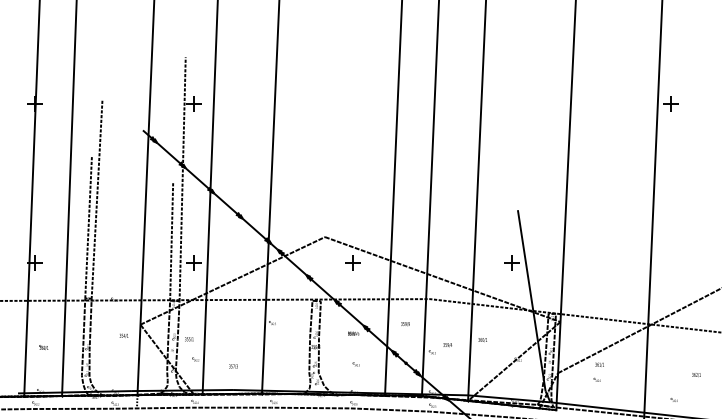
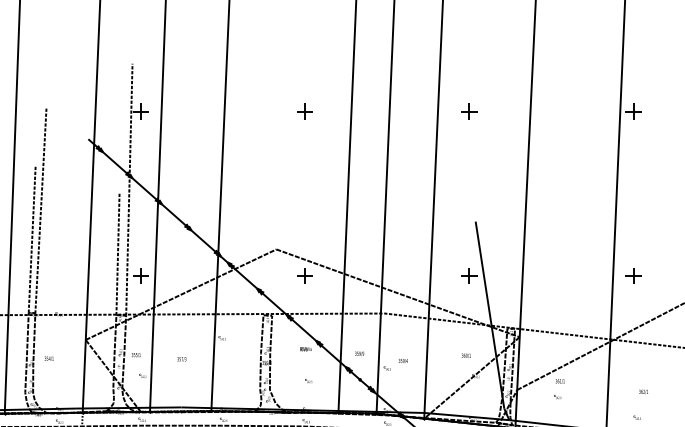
part: (352, 103) -> (304, 111), added
part: (511, 103) -> (469, 111), added
part: (670, 262) -> (633, 275), added
text: (405, 324) -> (359, 354), moved
text: (123, 335) -> (48, 358), moved
text: (482, 340) -> (465, 356), moved
text: (233, 366) -> (181, 359), moved
text: (696, 374) -> (643, 391), moved

